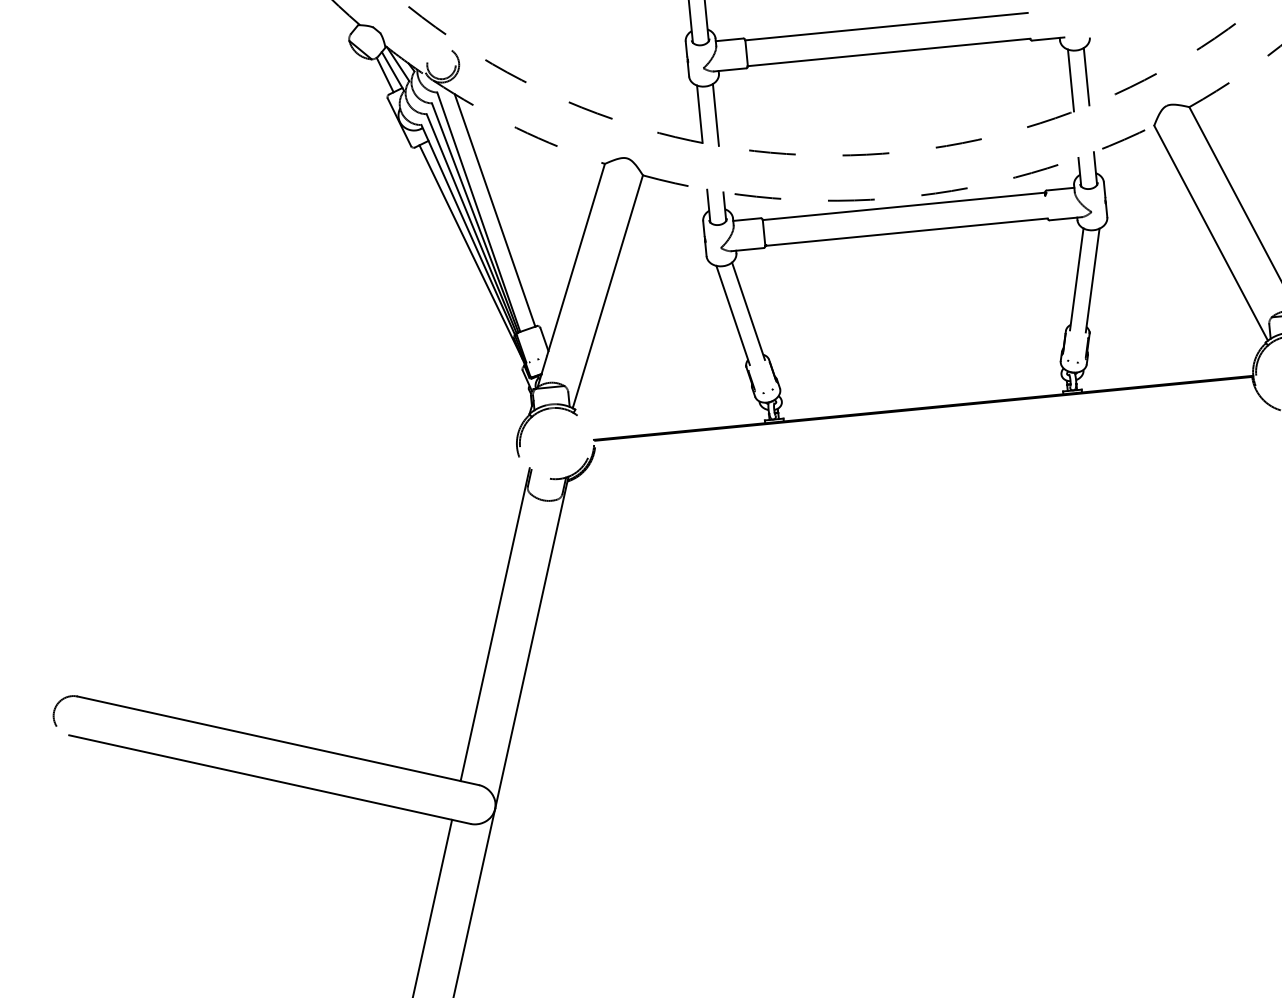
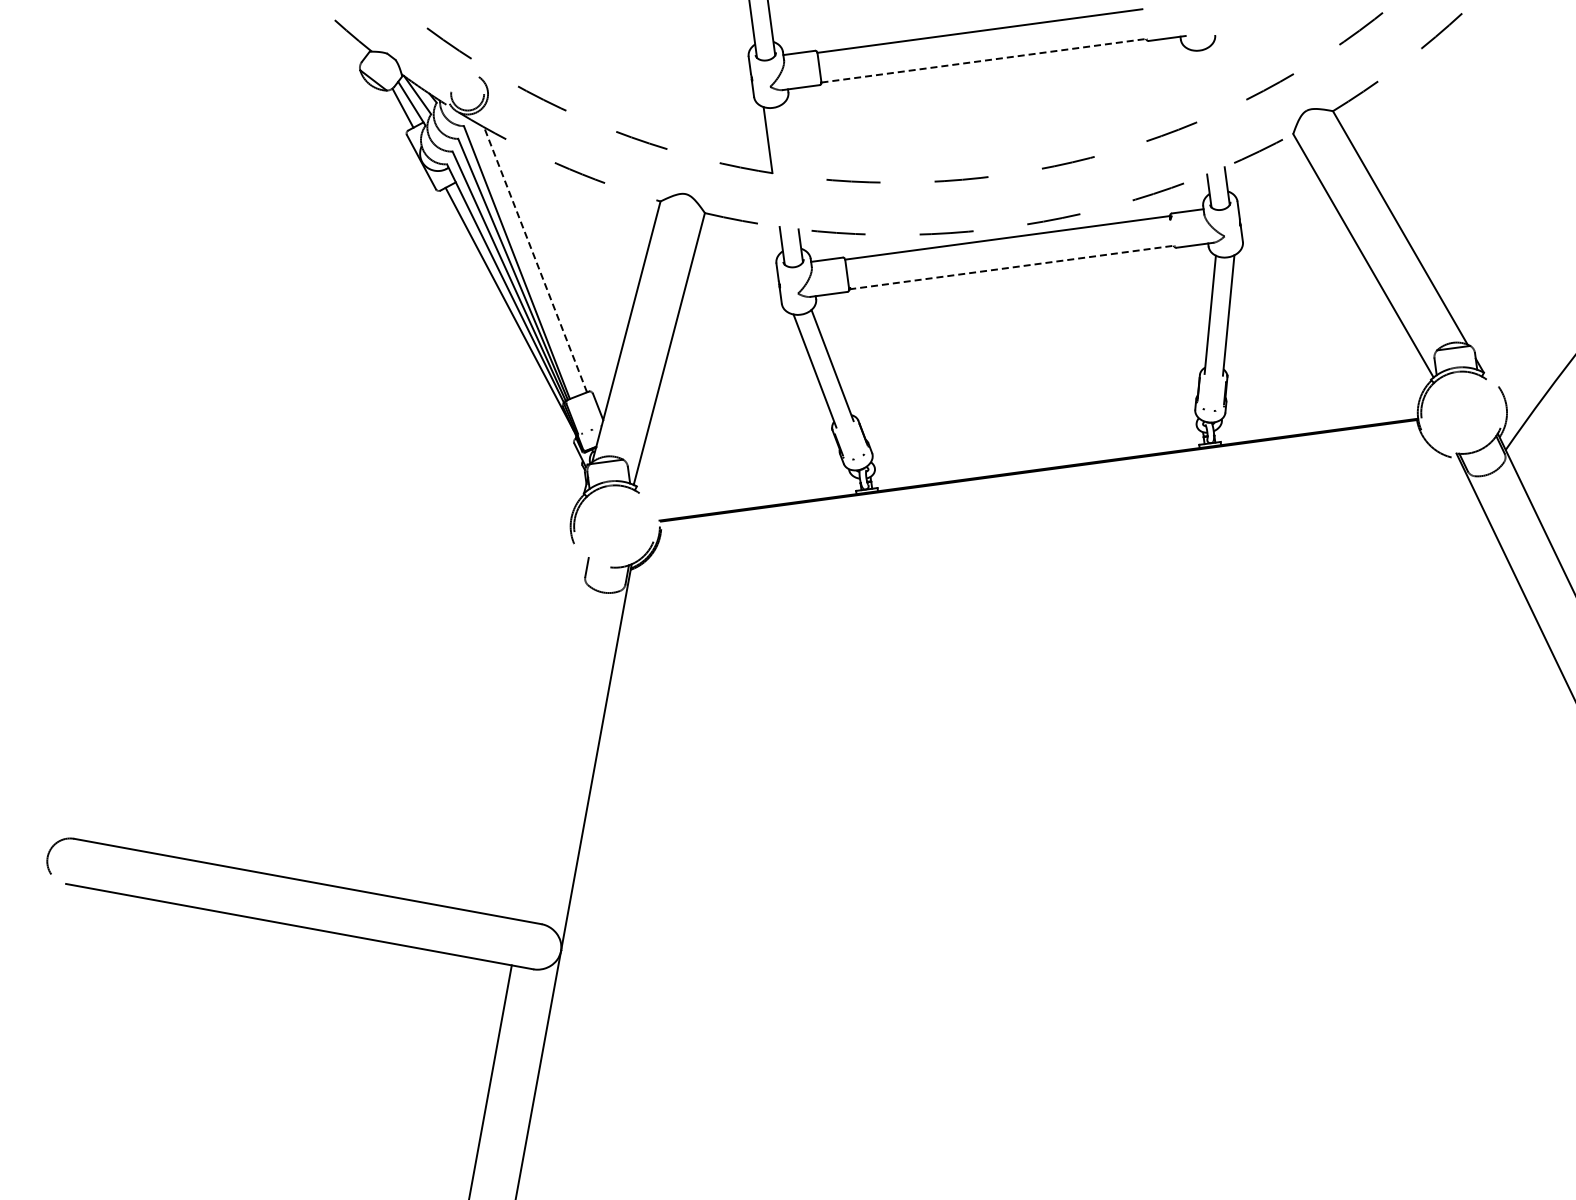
line: (888, 52) -> (983, 60), solid -> dashed
line: (1086, 76) -> (1212, 80), removed
line: (1070, 79) -> (1194, 84), removed
line: (715, 114) -> (786, 139), removed
line: (494, 210) -> (535, 259), solid -> dashed
line: (906, 232) -> (1011, 267), solid -> dashed
line: (495, 624) -> (553, 738), removed

